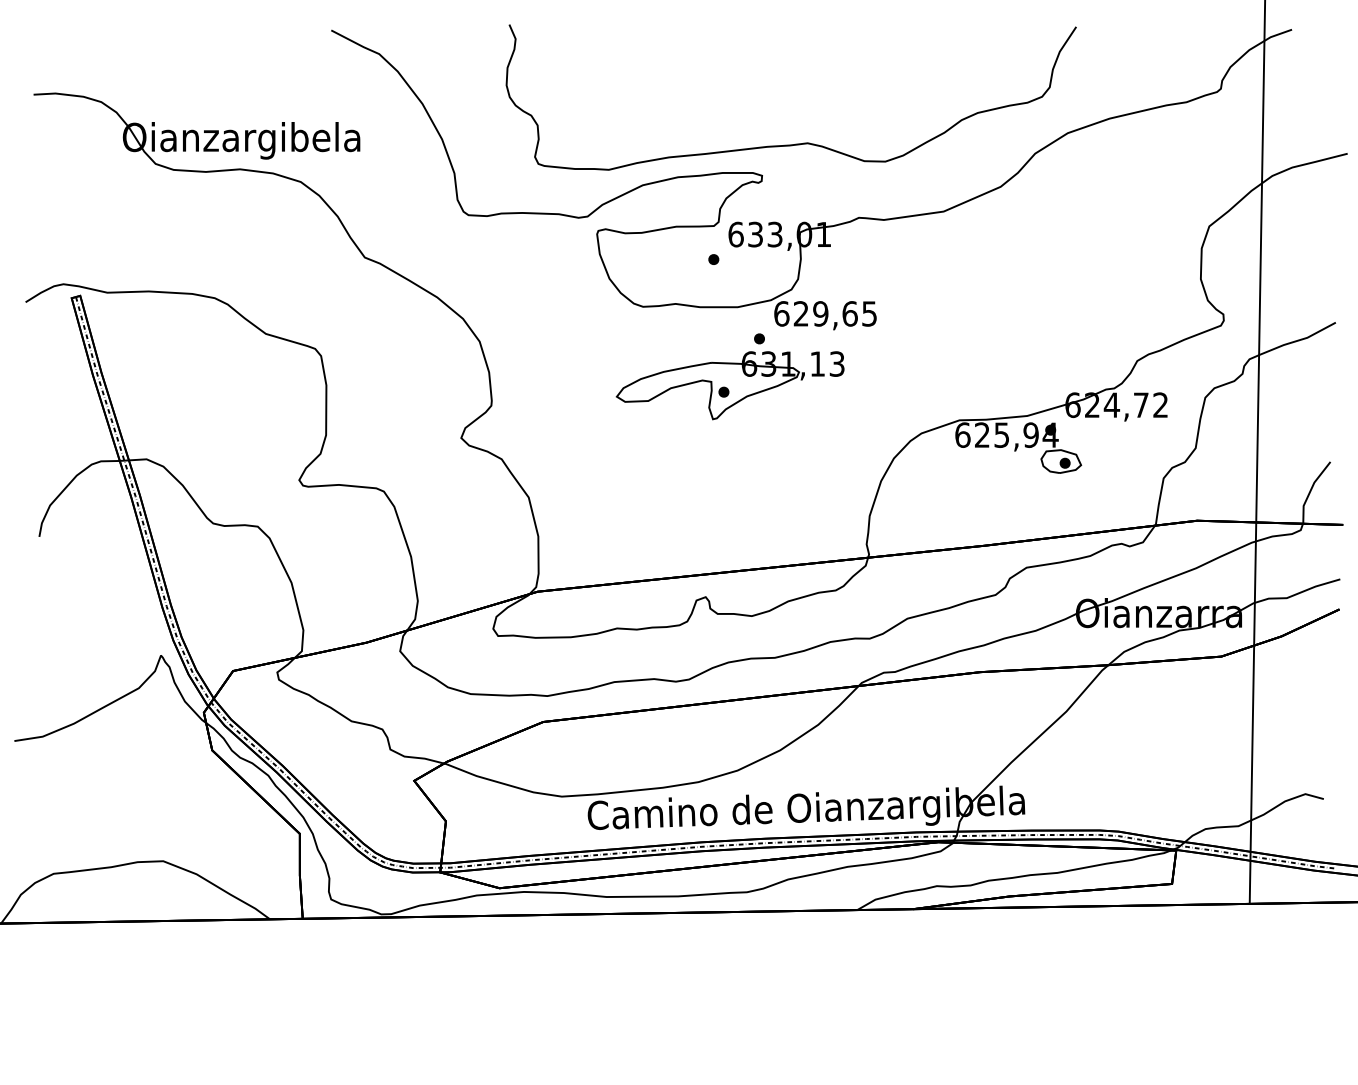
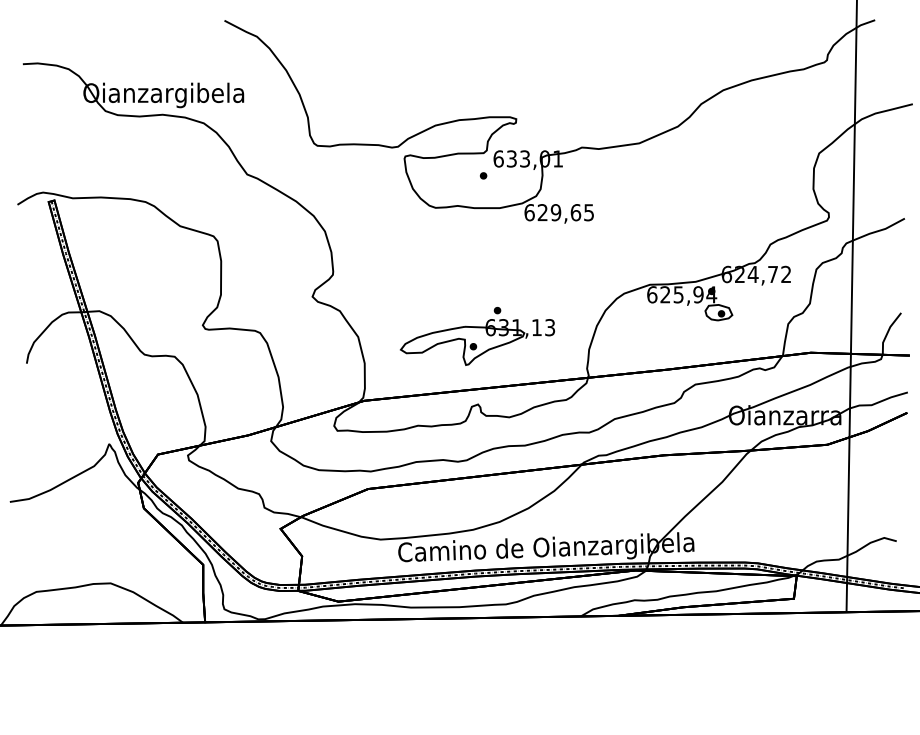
curve: (799, 142) -> (541, 96), removed
part: (728, 377) -> (476, 336), moved

